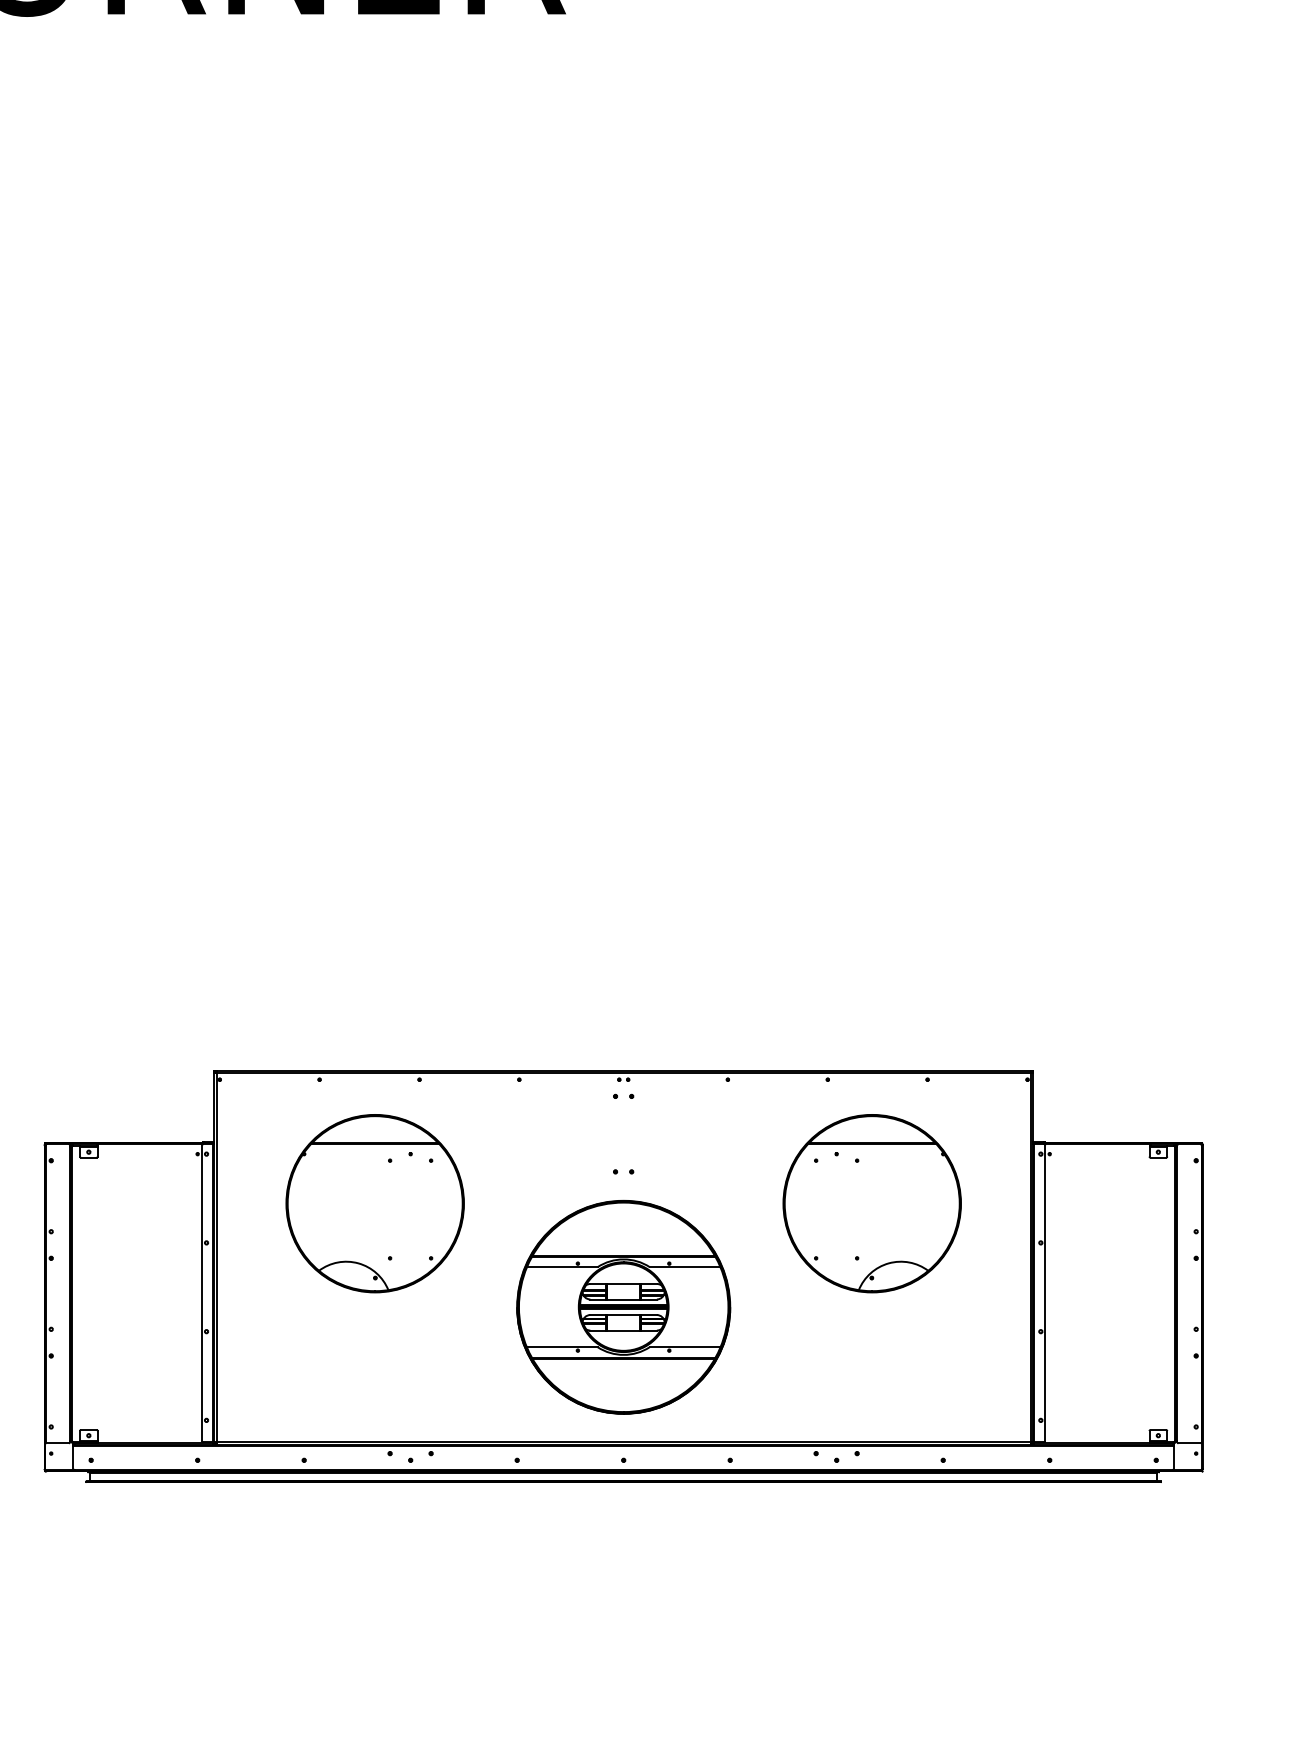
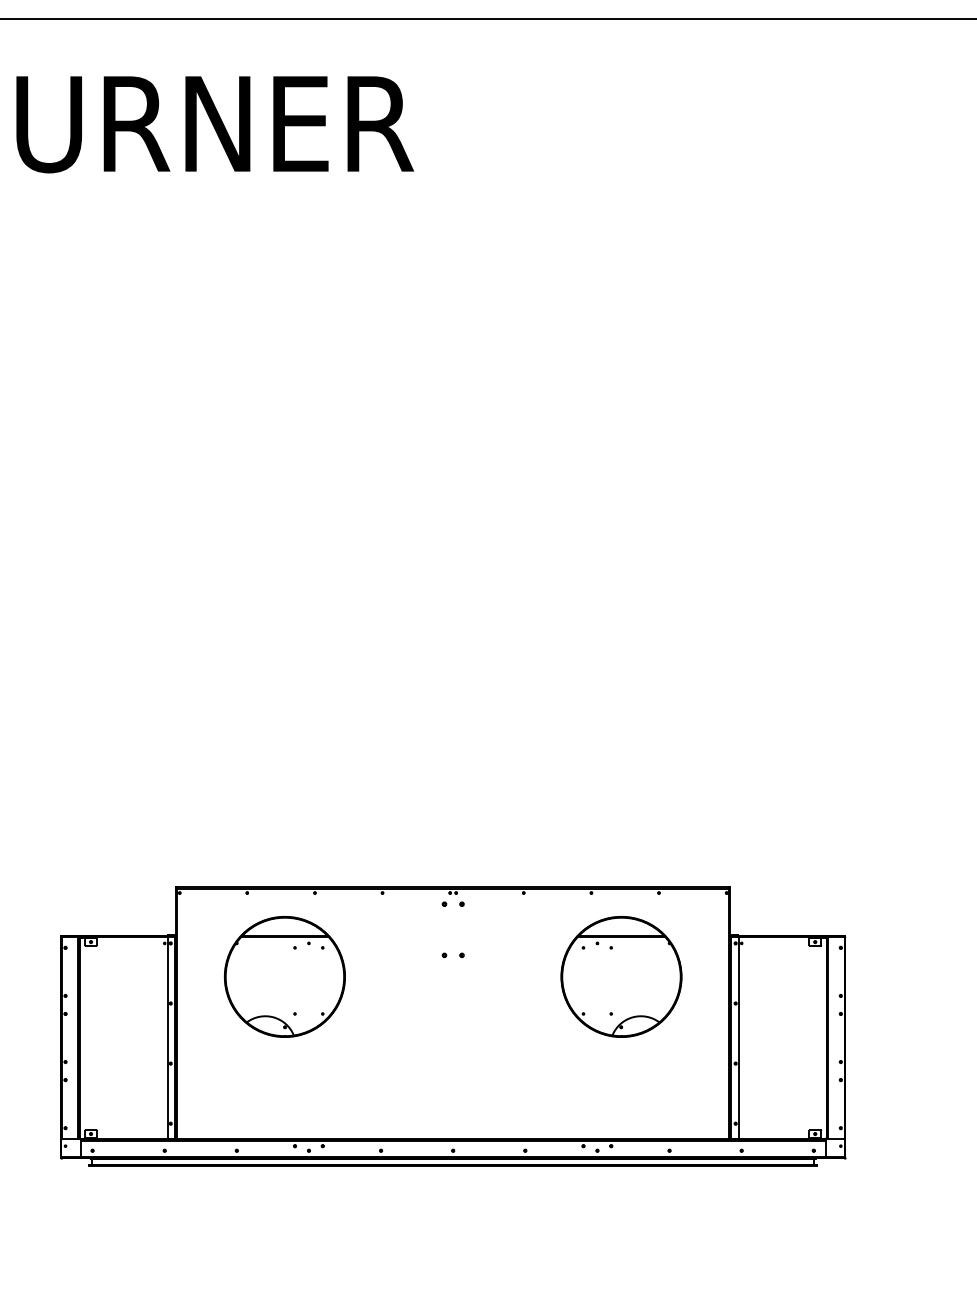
part: (622, 1096) -> (452, 904), size x1.6
part: (622, 1171) -> (452, 955), size x1.6
part: (624, 1307) -> (453, 1047), removed

